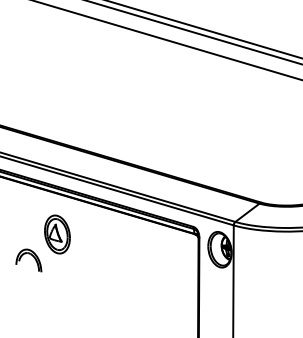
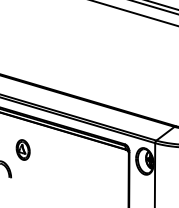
part: (57, 234) -> (23, 150), size x0.7

